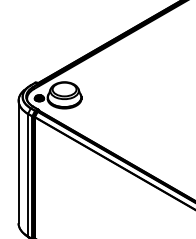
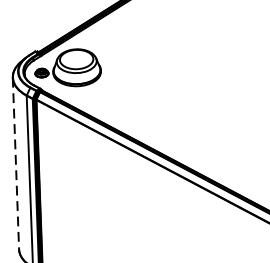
line: (18, 162) -> (15, 164), solid -> dashed

